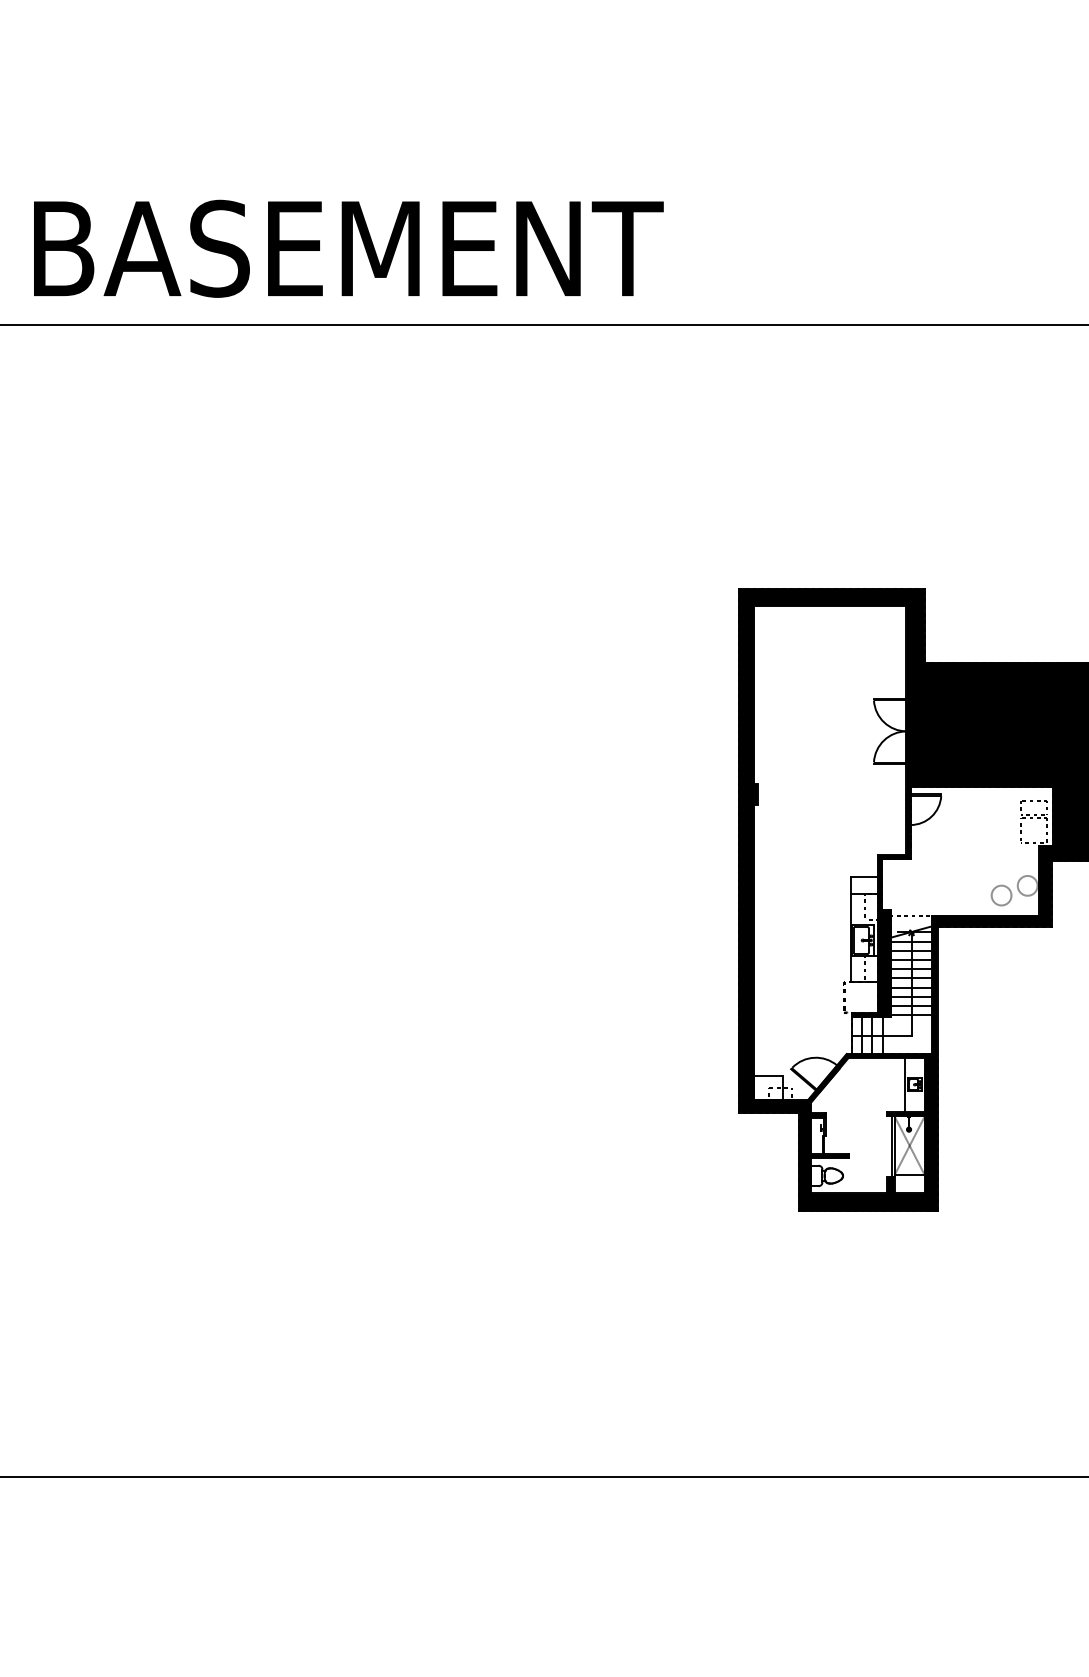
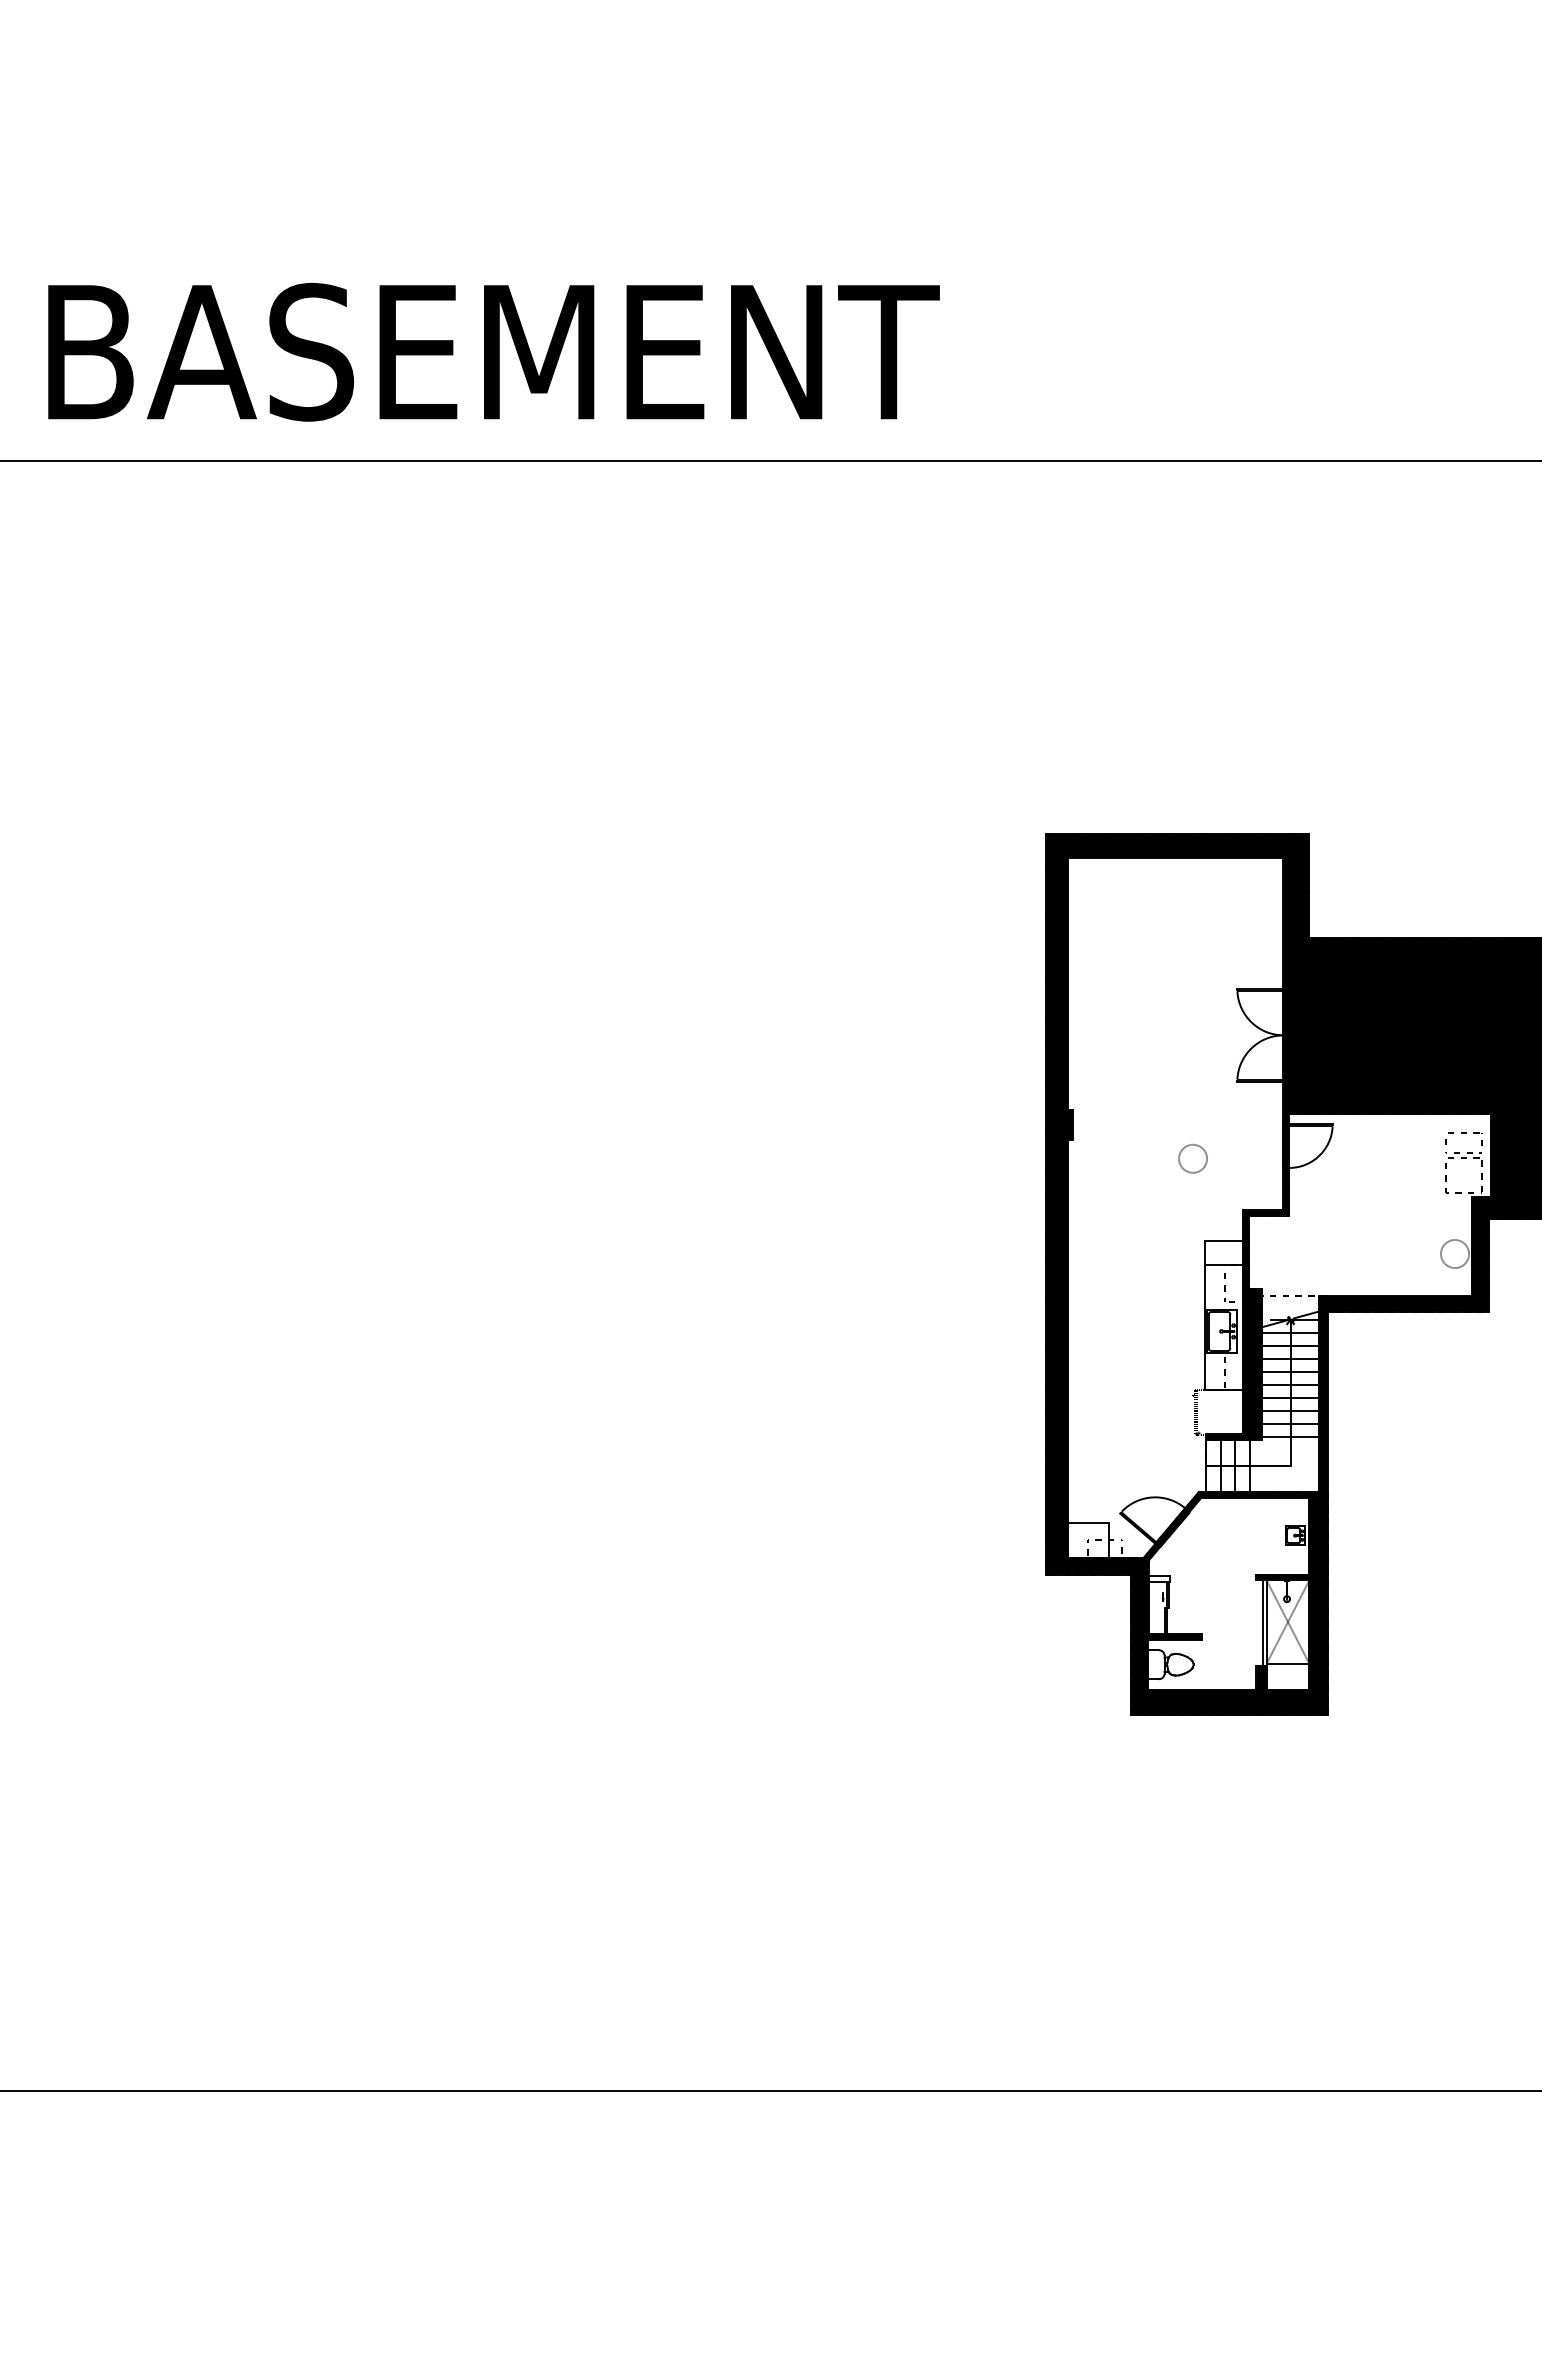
circle: (1001, 895) -> (1192, 1158), moved
line: (904, 1084) -> (1280, 1535), removed
fill: (818, 1115) -> (1158, 1578), removed

